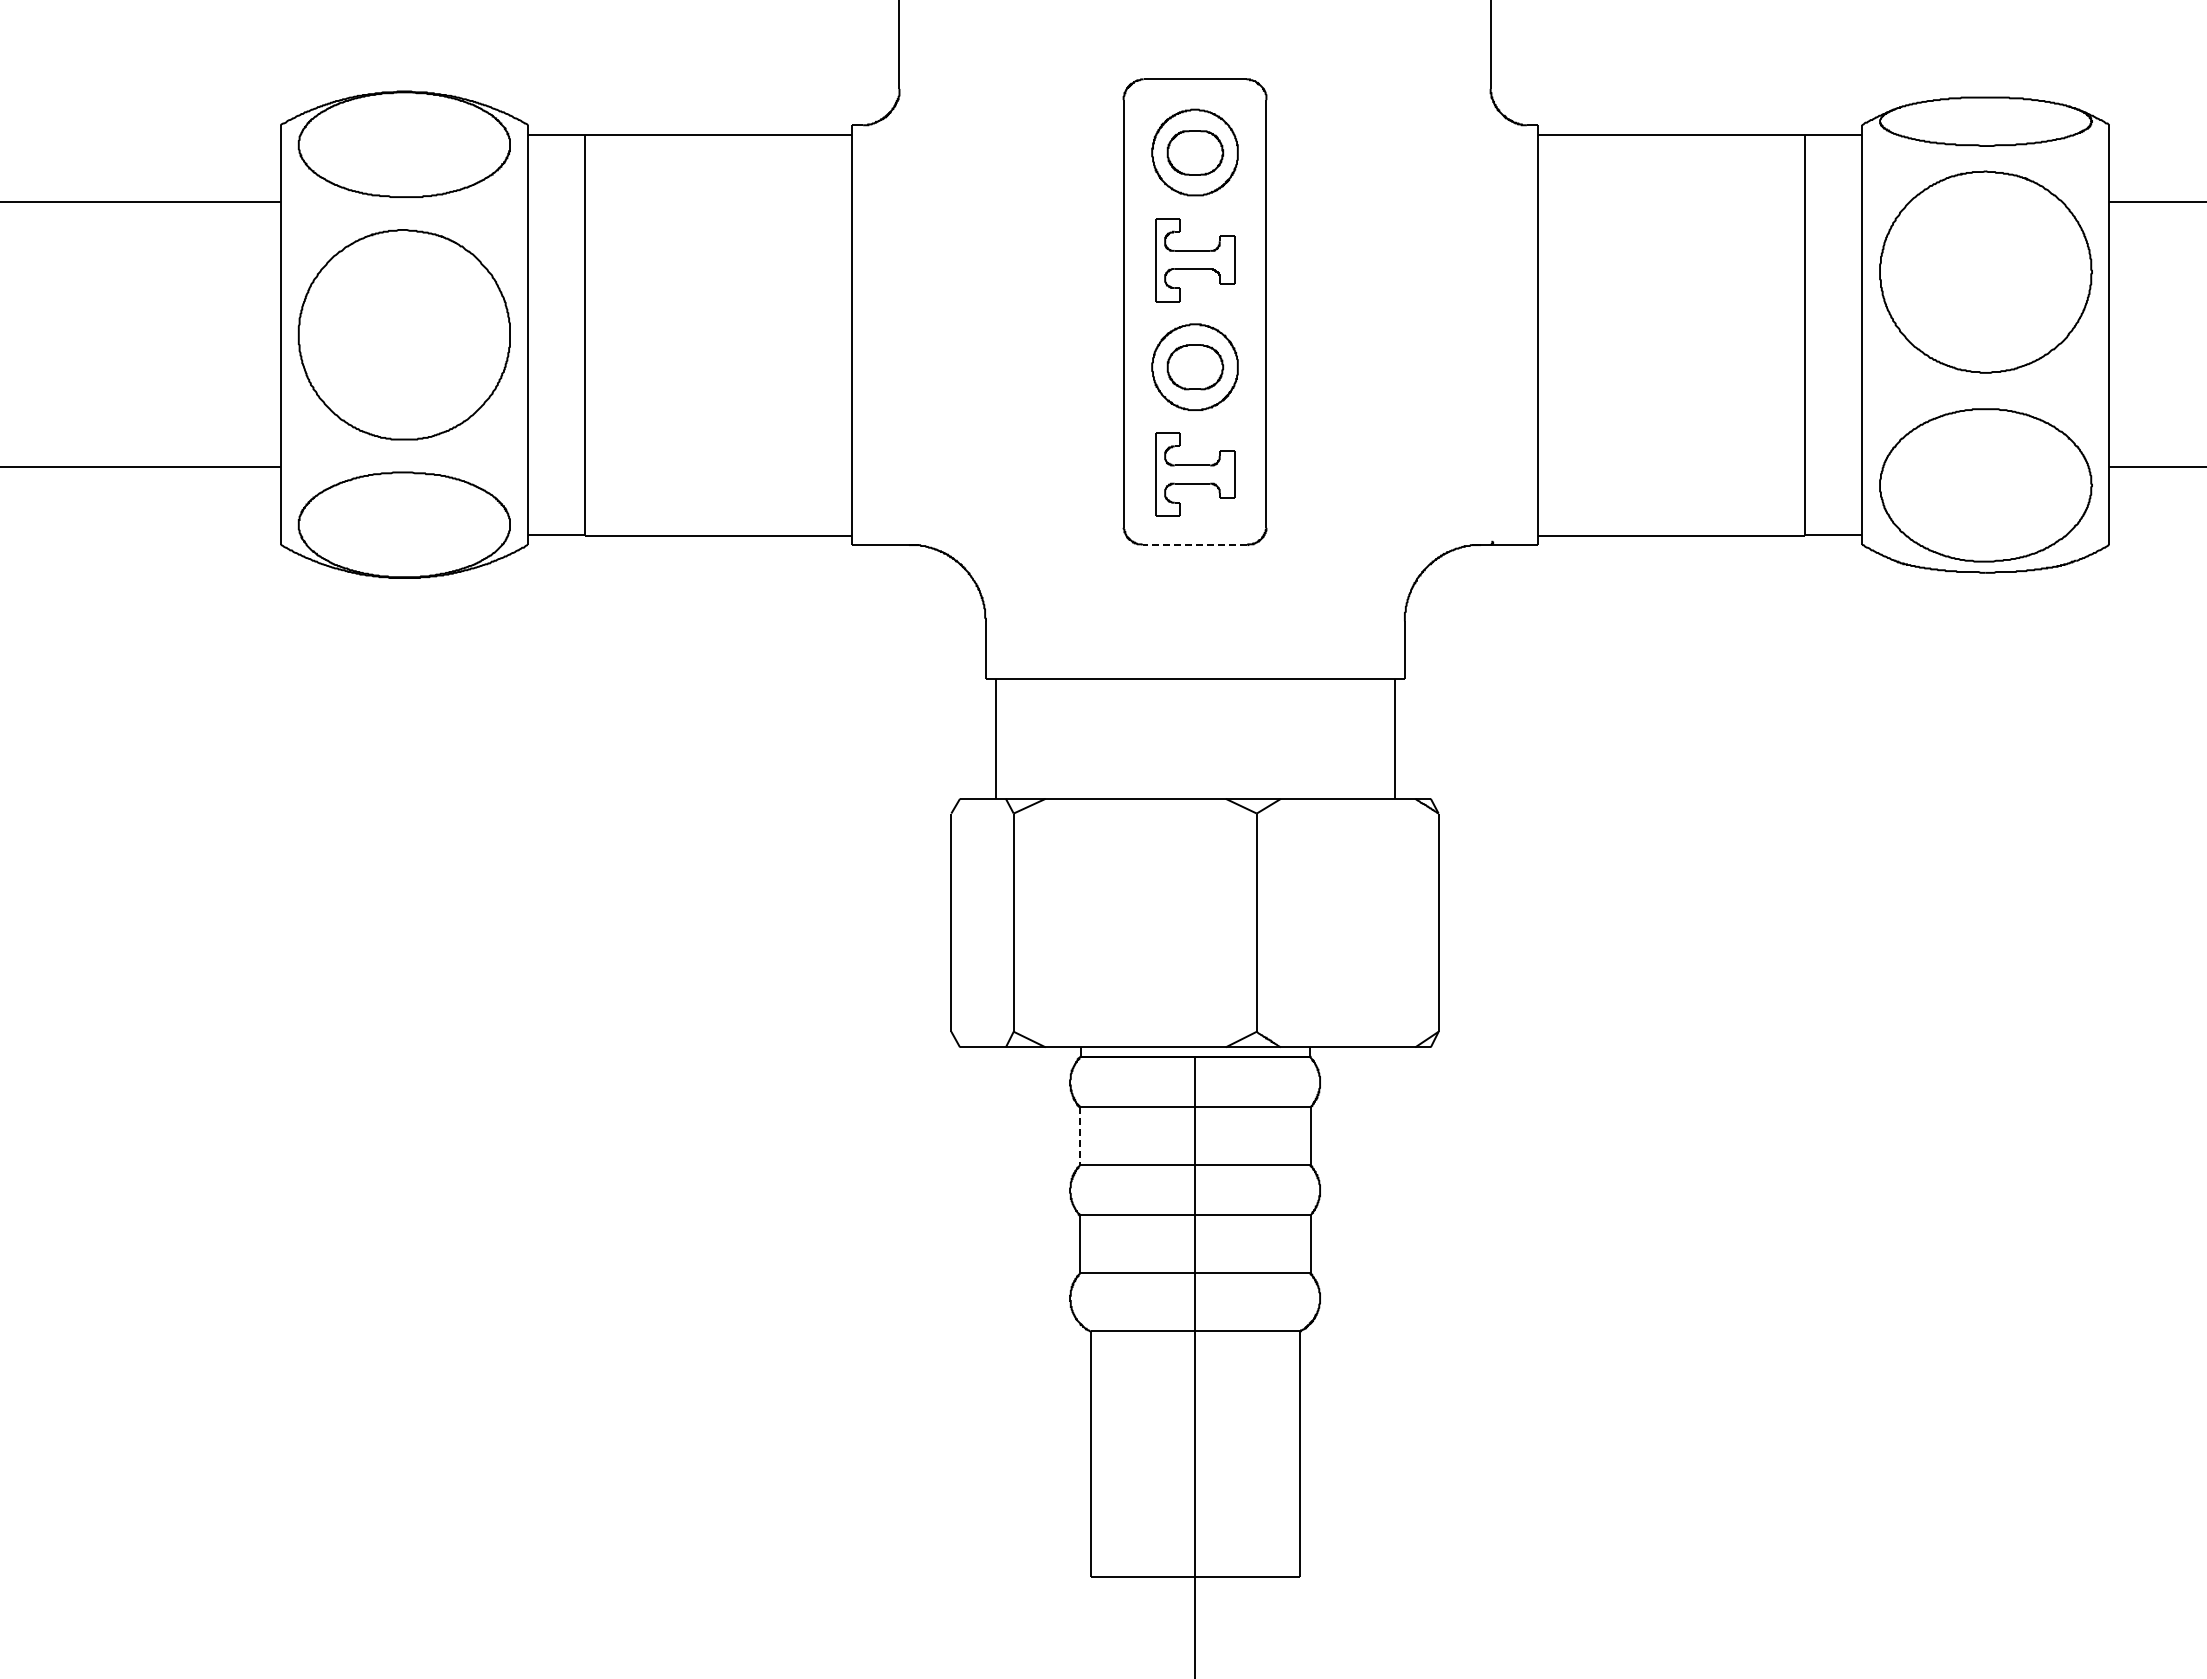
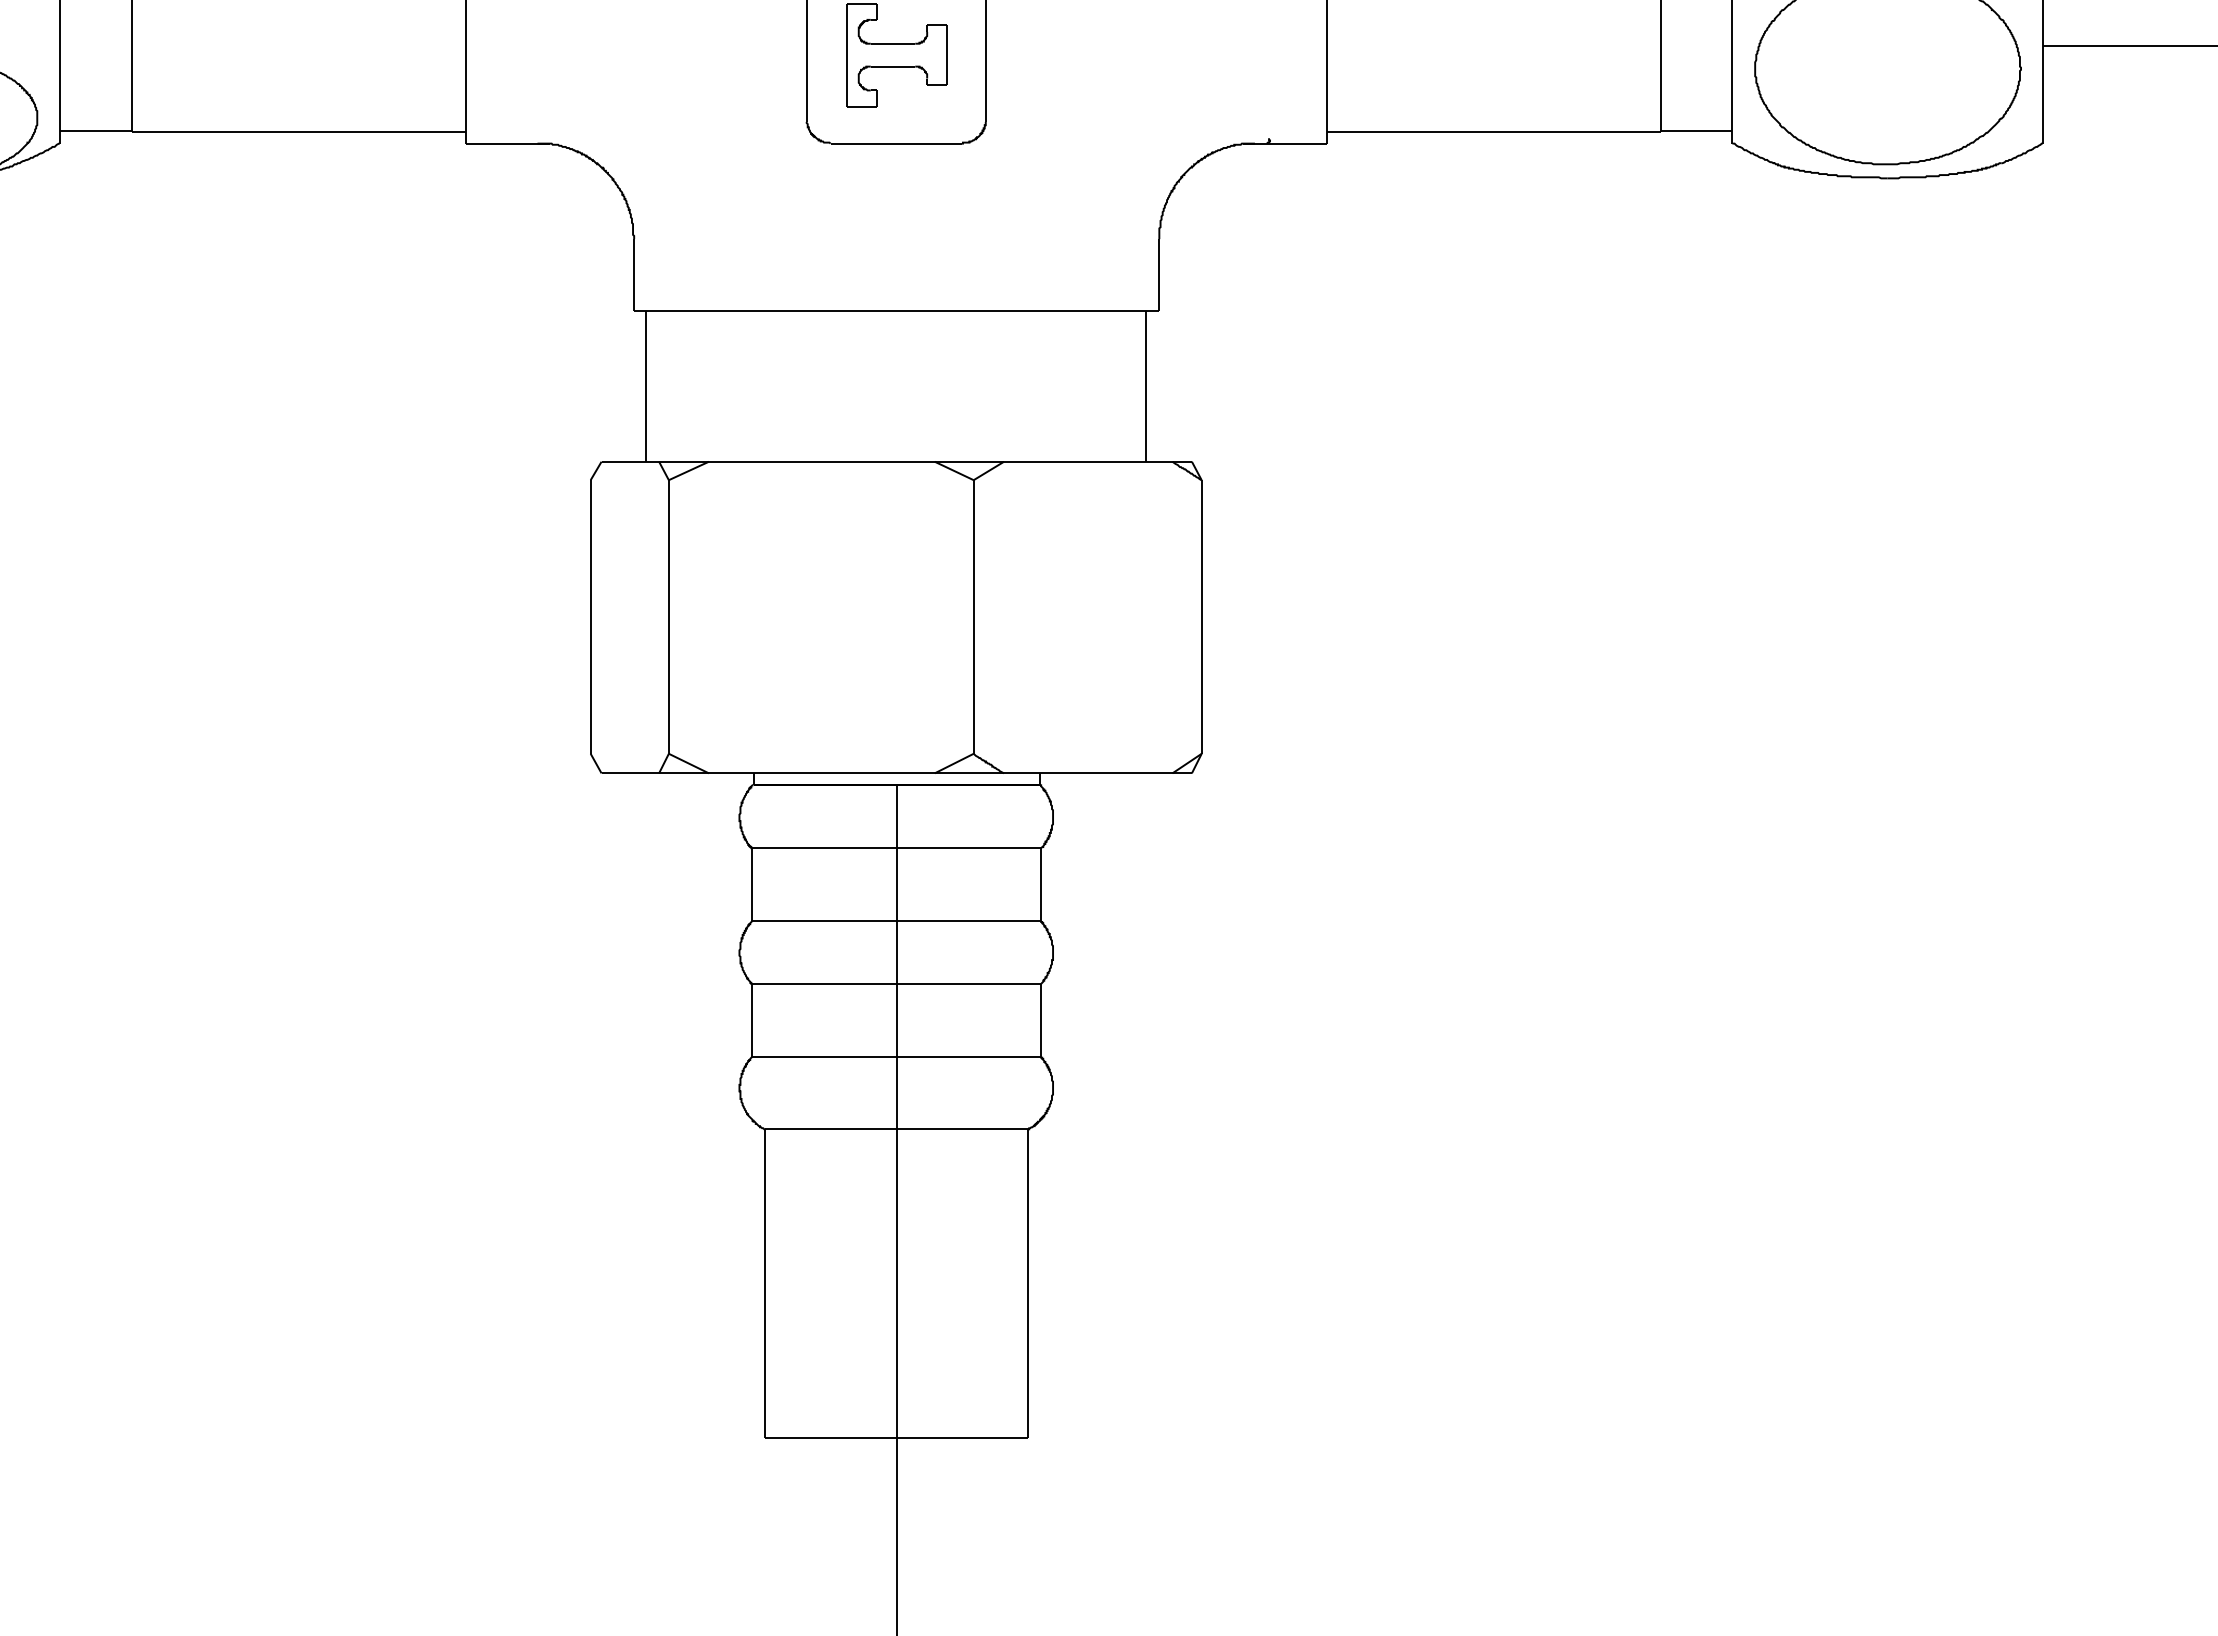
line: (1194, 545) -> (895, 144), dashed -> solid
line: (1080, 1136) -> (752, 885), dashed -> solid

